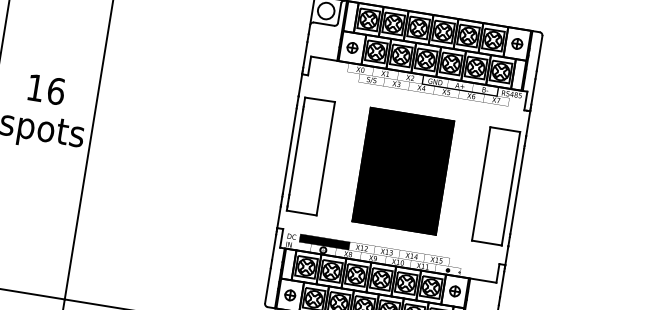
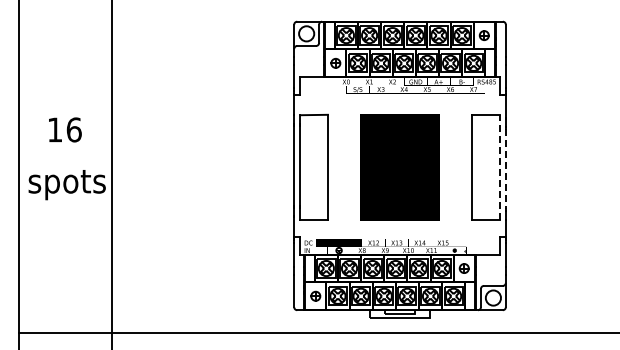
text: (46, 89) -> (65, 129), moved
line: (510, 188) -> (499, 167), solid -> dashed
line: (516, 191) -> (505, 169), solid -> dashed

